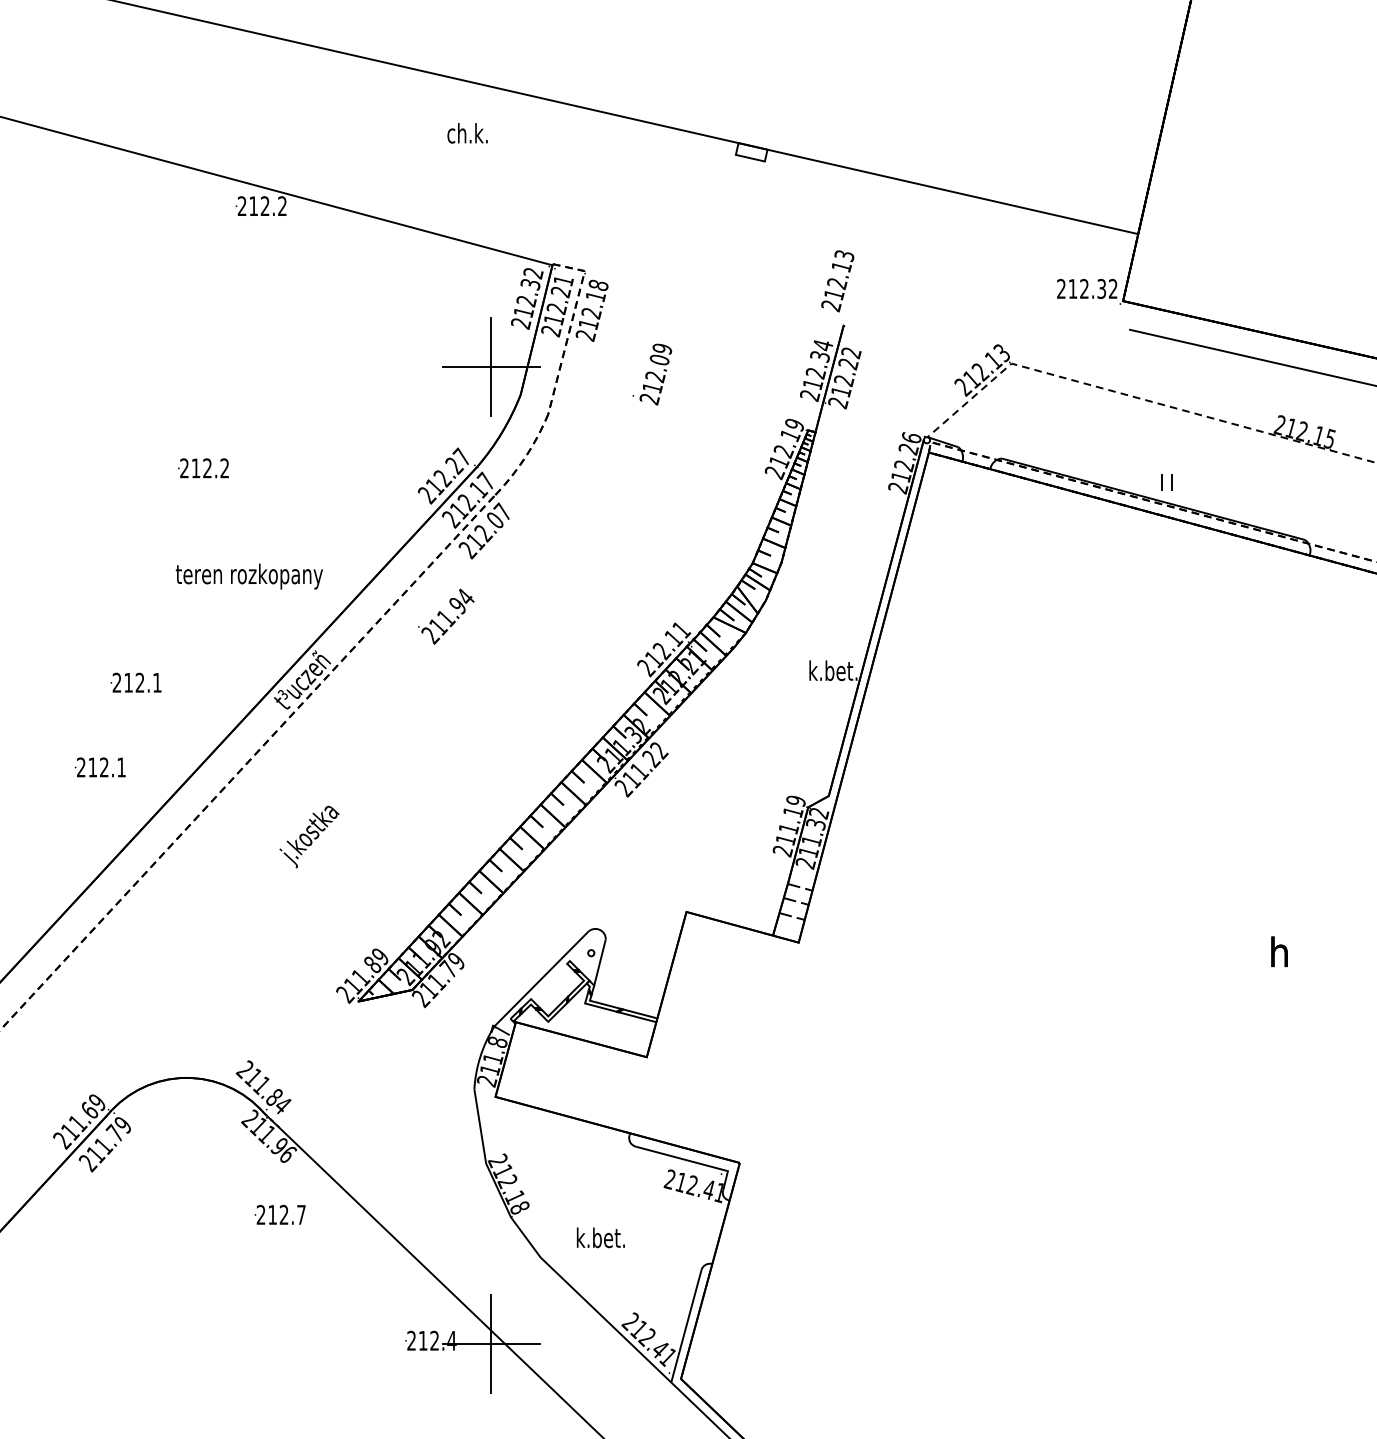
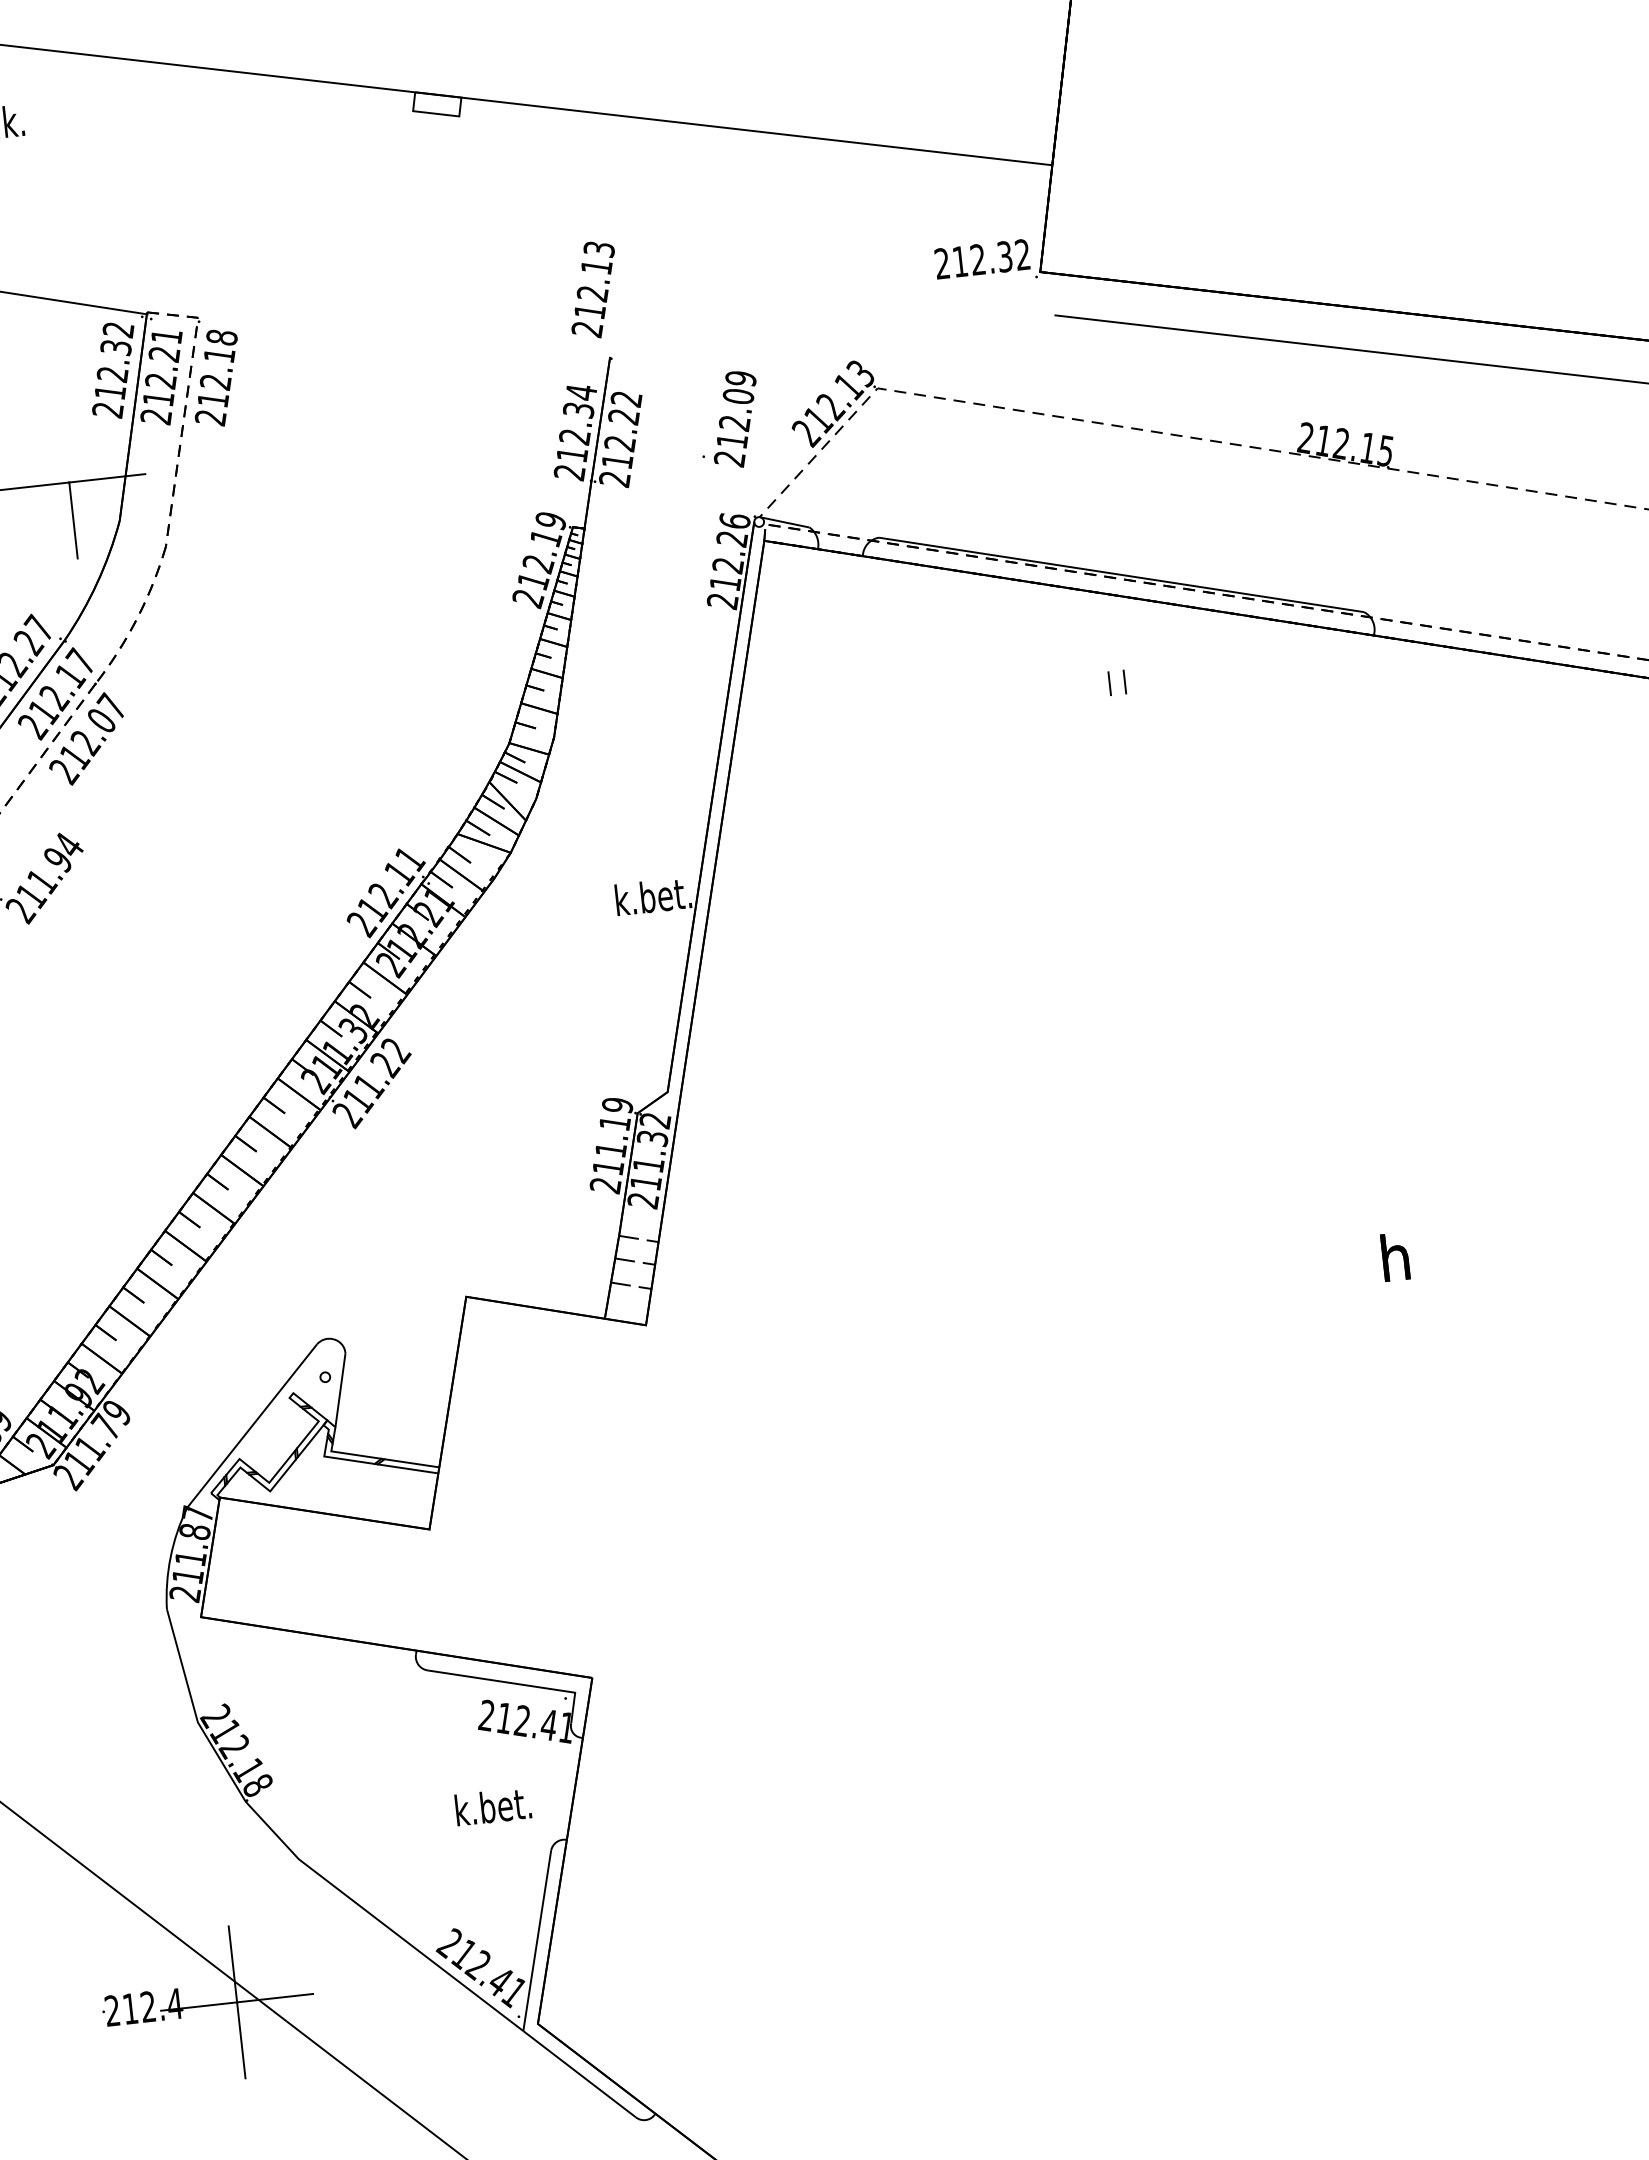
line: (491, 341) -> (65, 443), removed
text: (652, 374) -> (729, 420), moved
part: (1166, 482) -> (1116, 682), moved
text: (600, 1237) -> (492, 1806), moved

